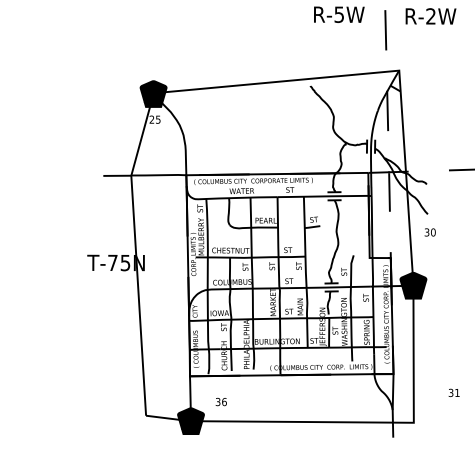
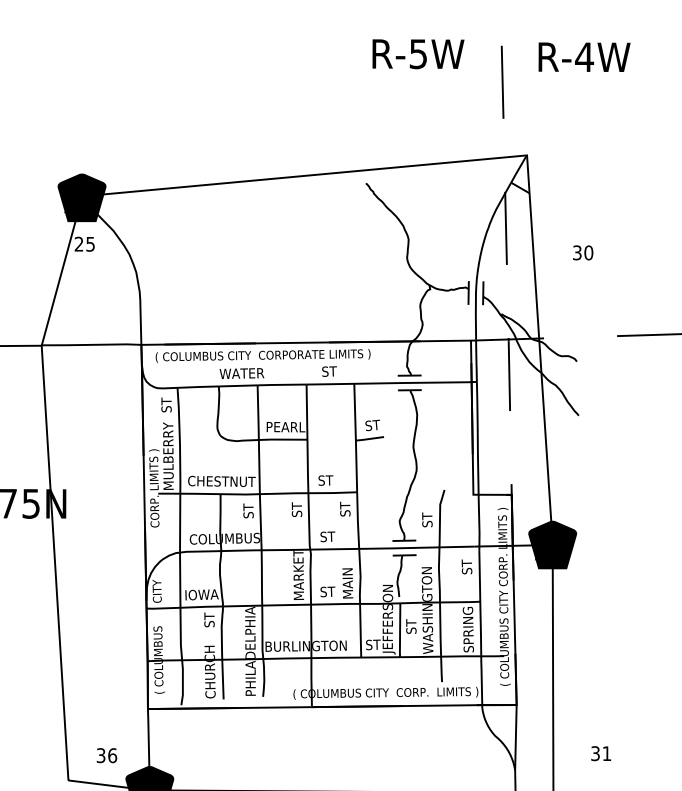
text: (430, 16) -> (583, 57), R-2W -> R-4W
text: (429, 232) -> (581, 252), moved
text: (453, 392) -> (599, 752), moved
text: (220, 401) -> (105, 754), moved

